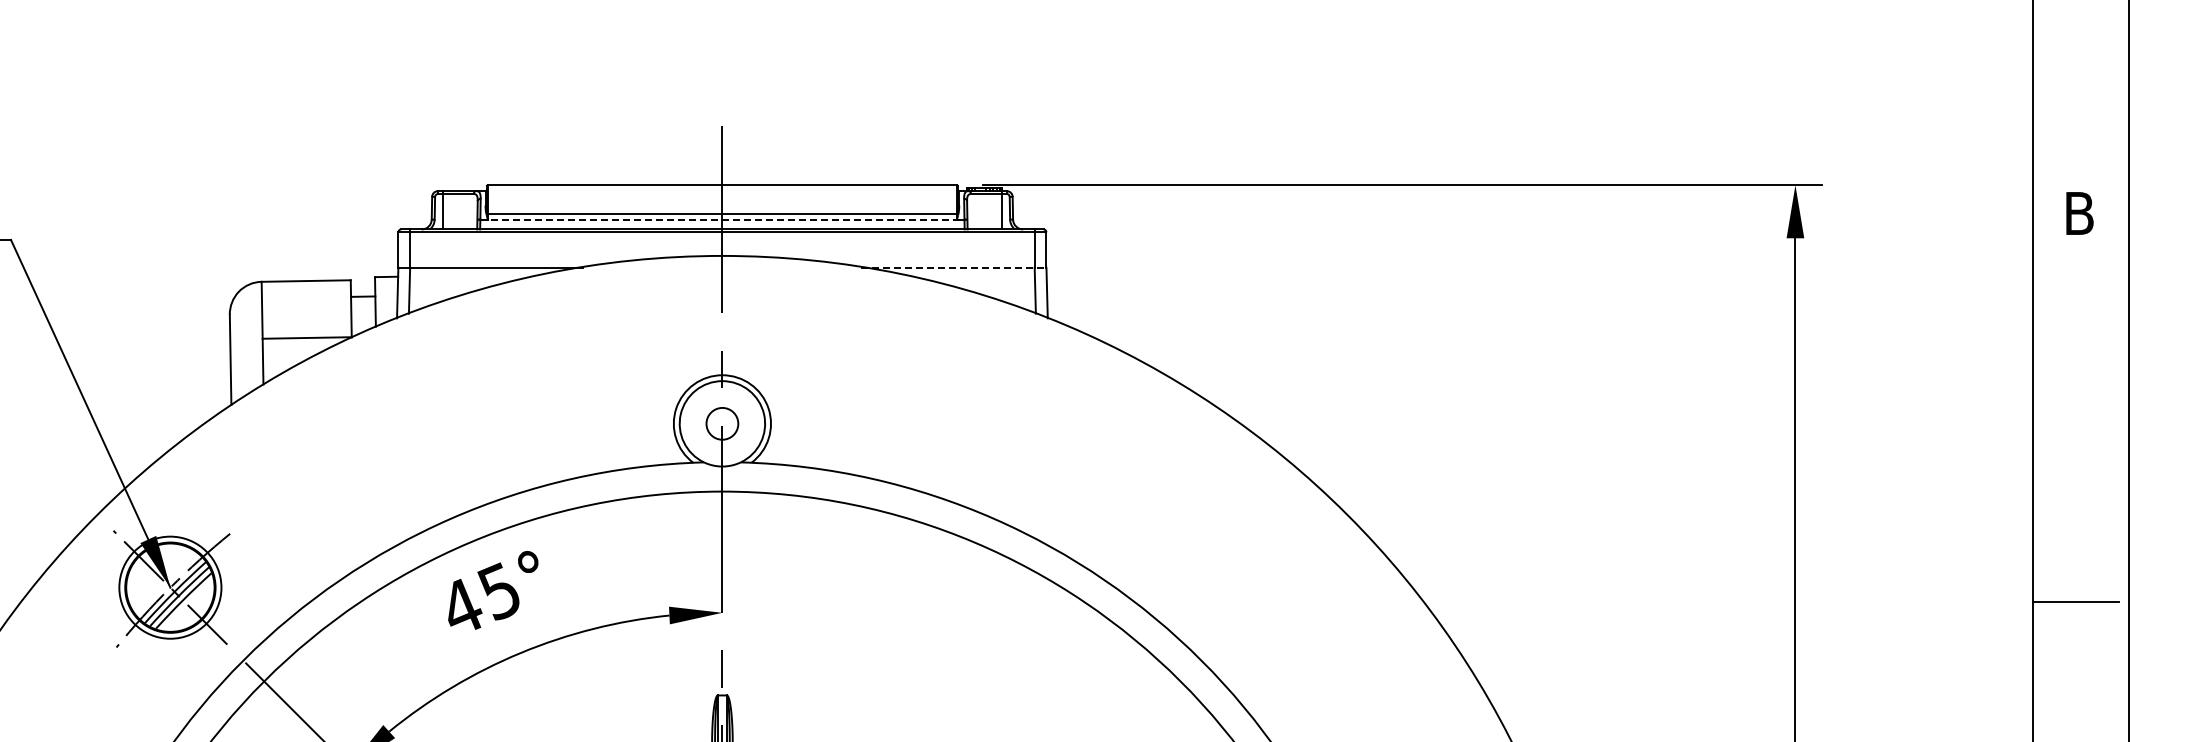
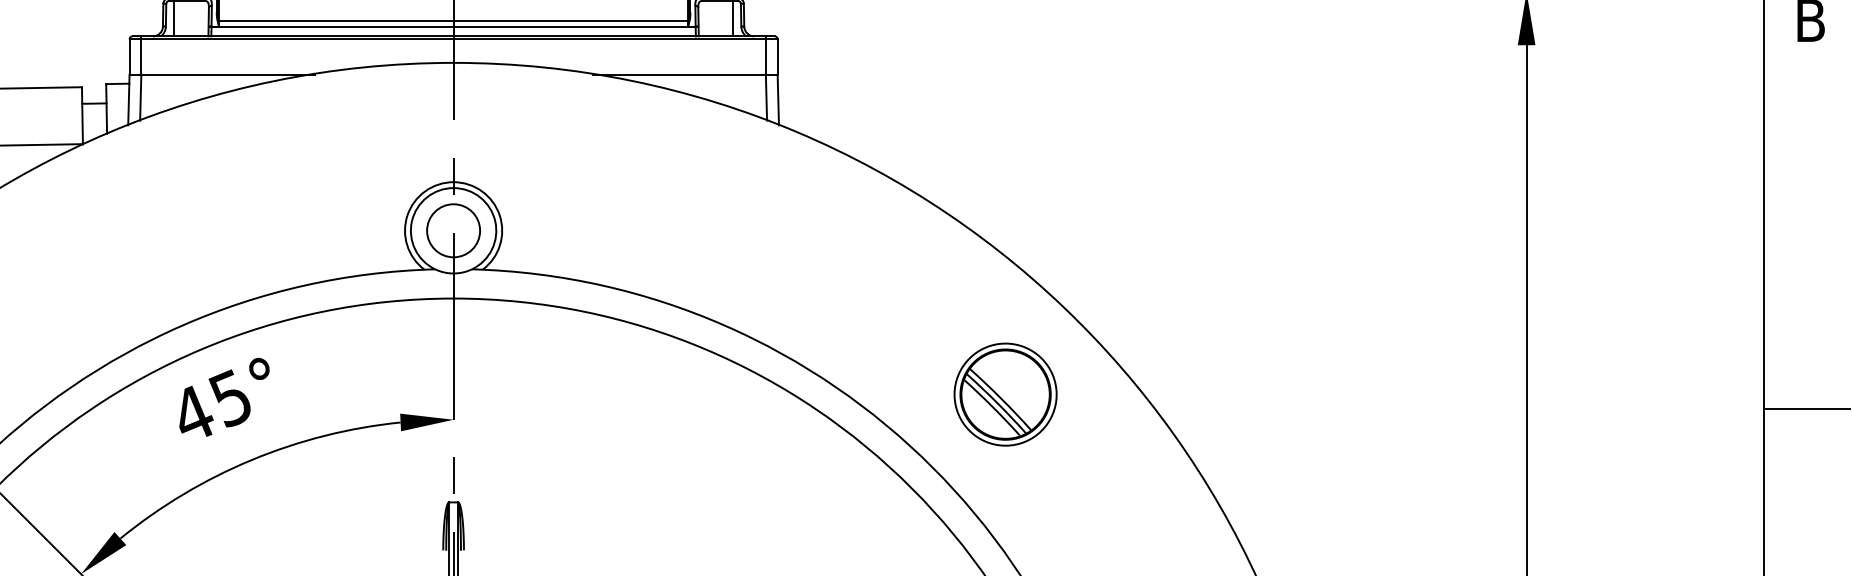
line: (722, 219) -> (453, 26), dashed -> solid
line: (953, 267) -> (684, 74), dashed -> solid
circle: (721, 423) -> (452, 230), size x1.67
part: (1274, 587) -> (1005, 394), added

